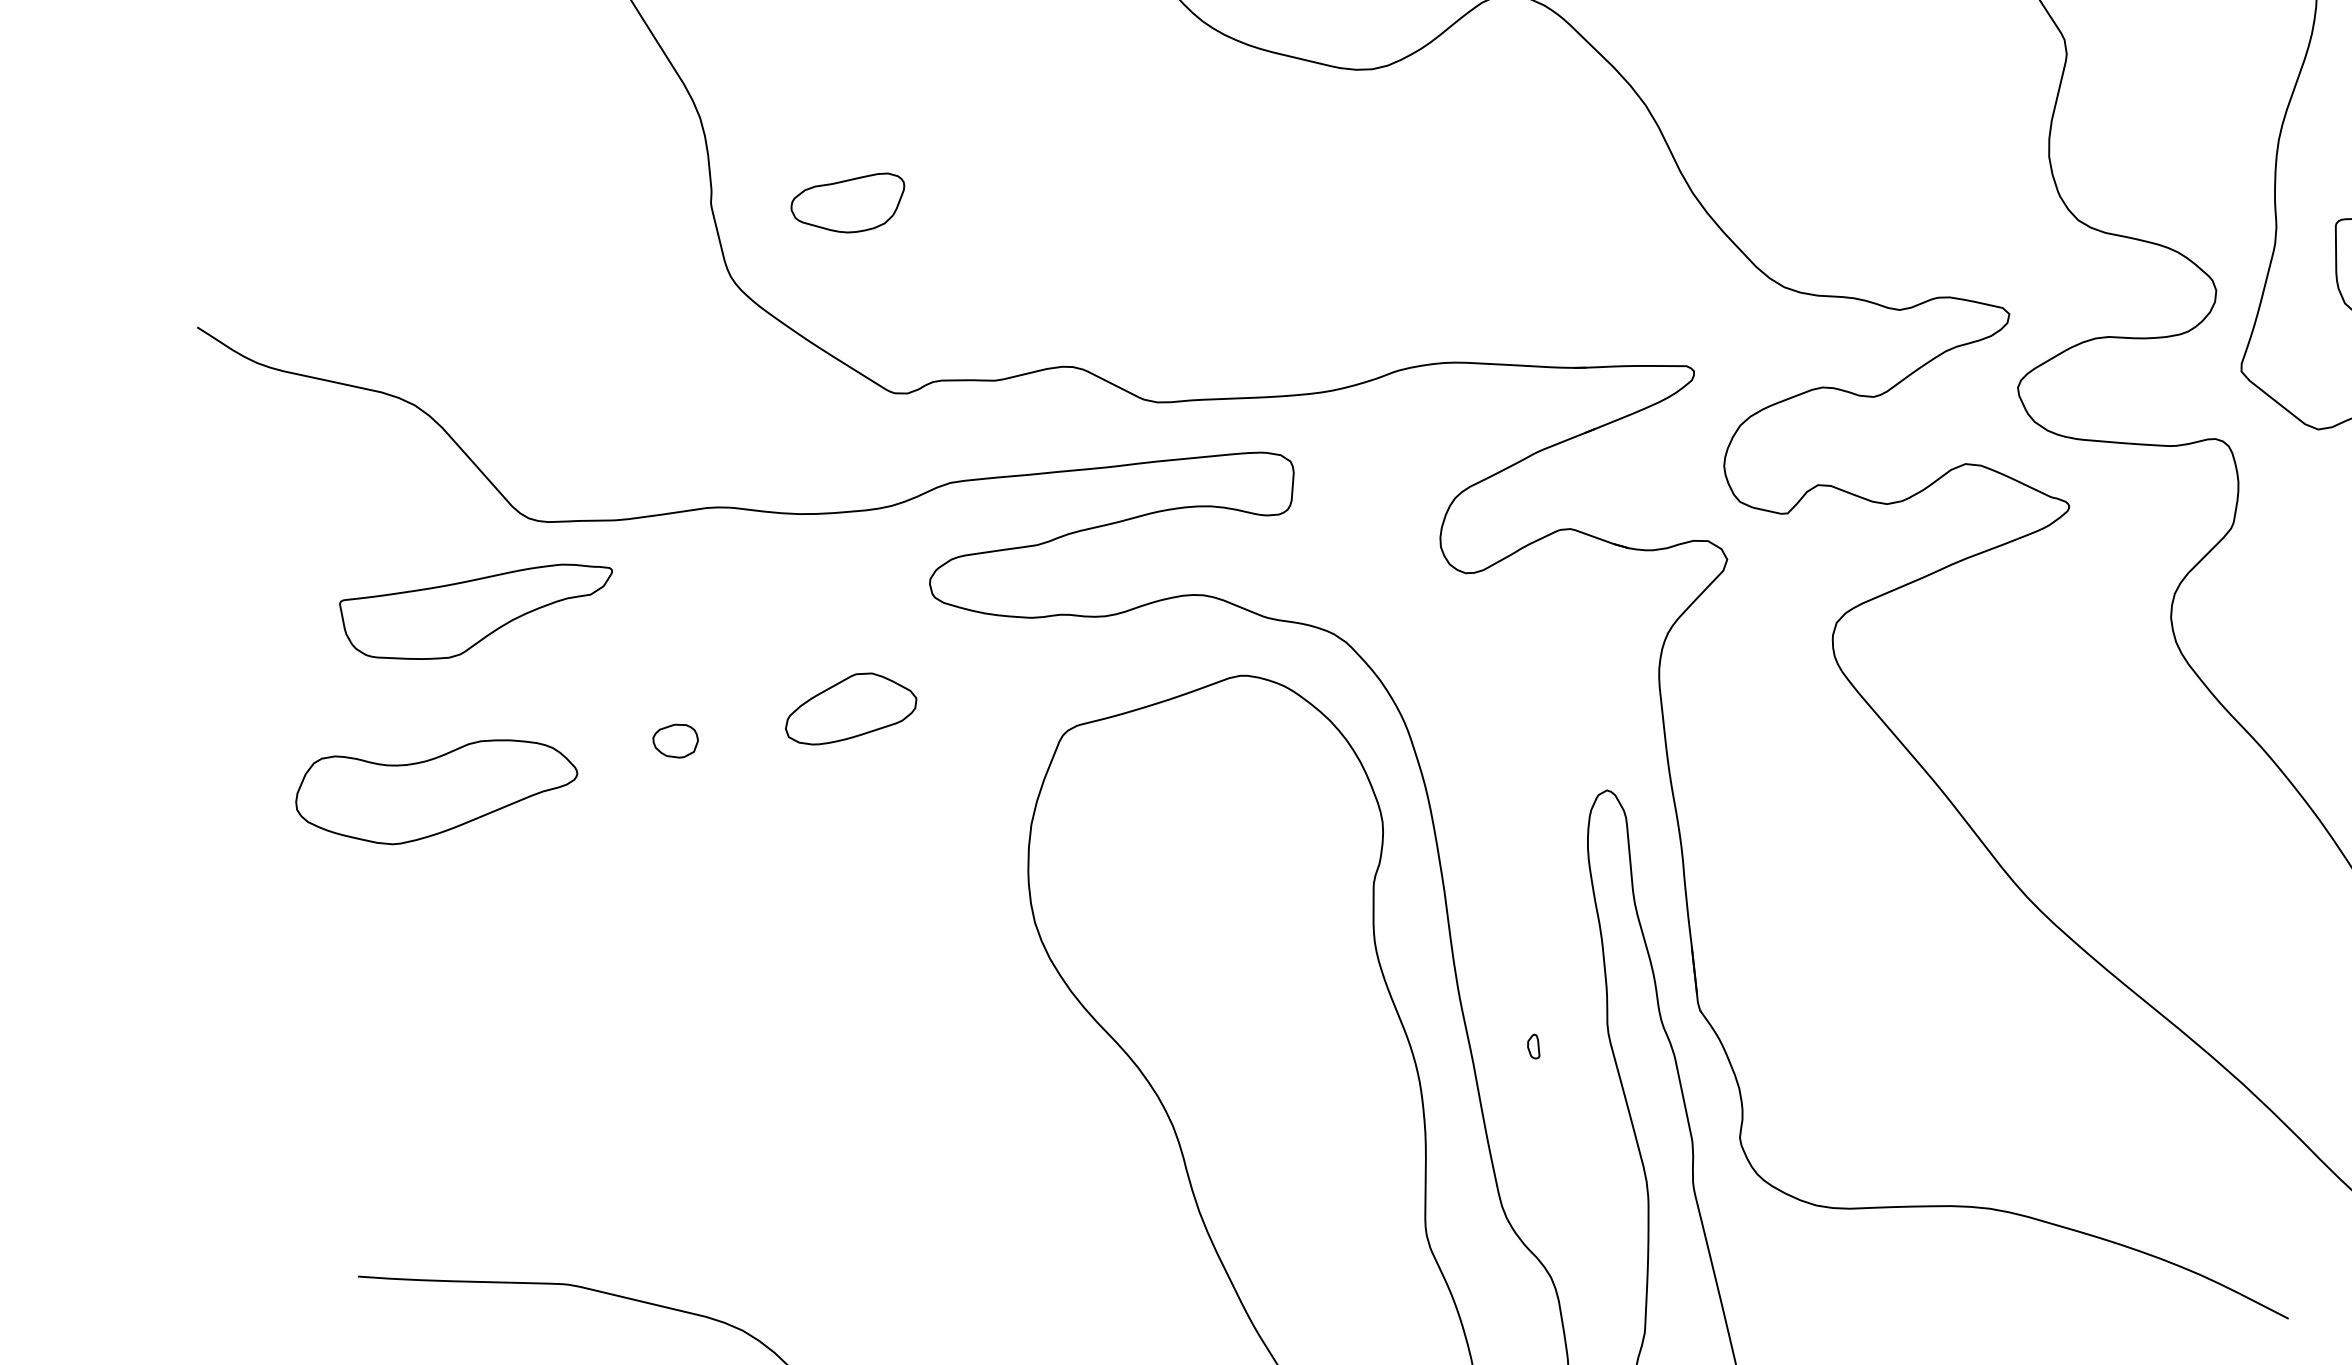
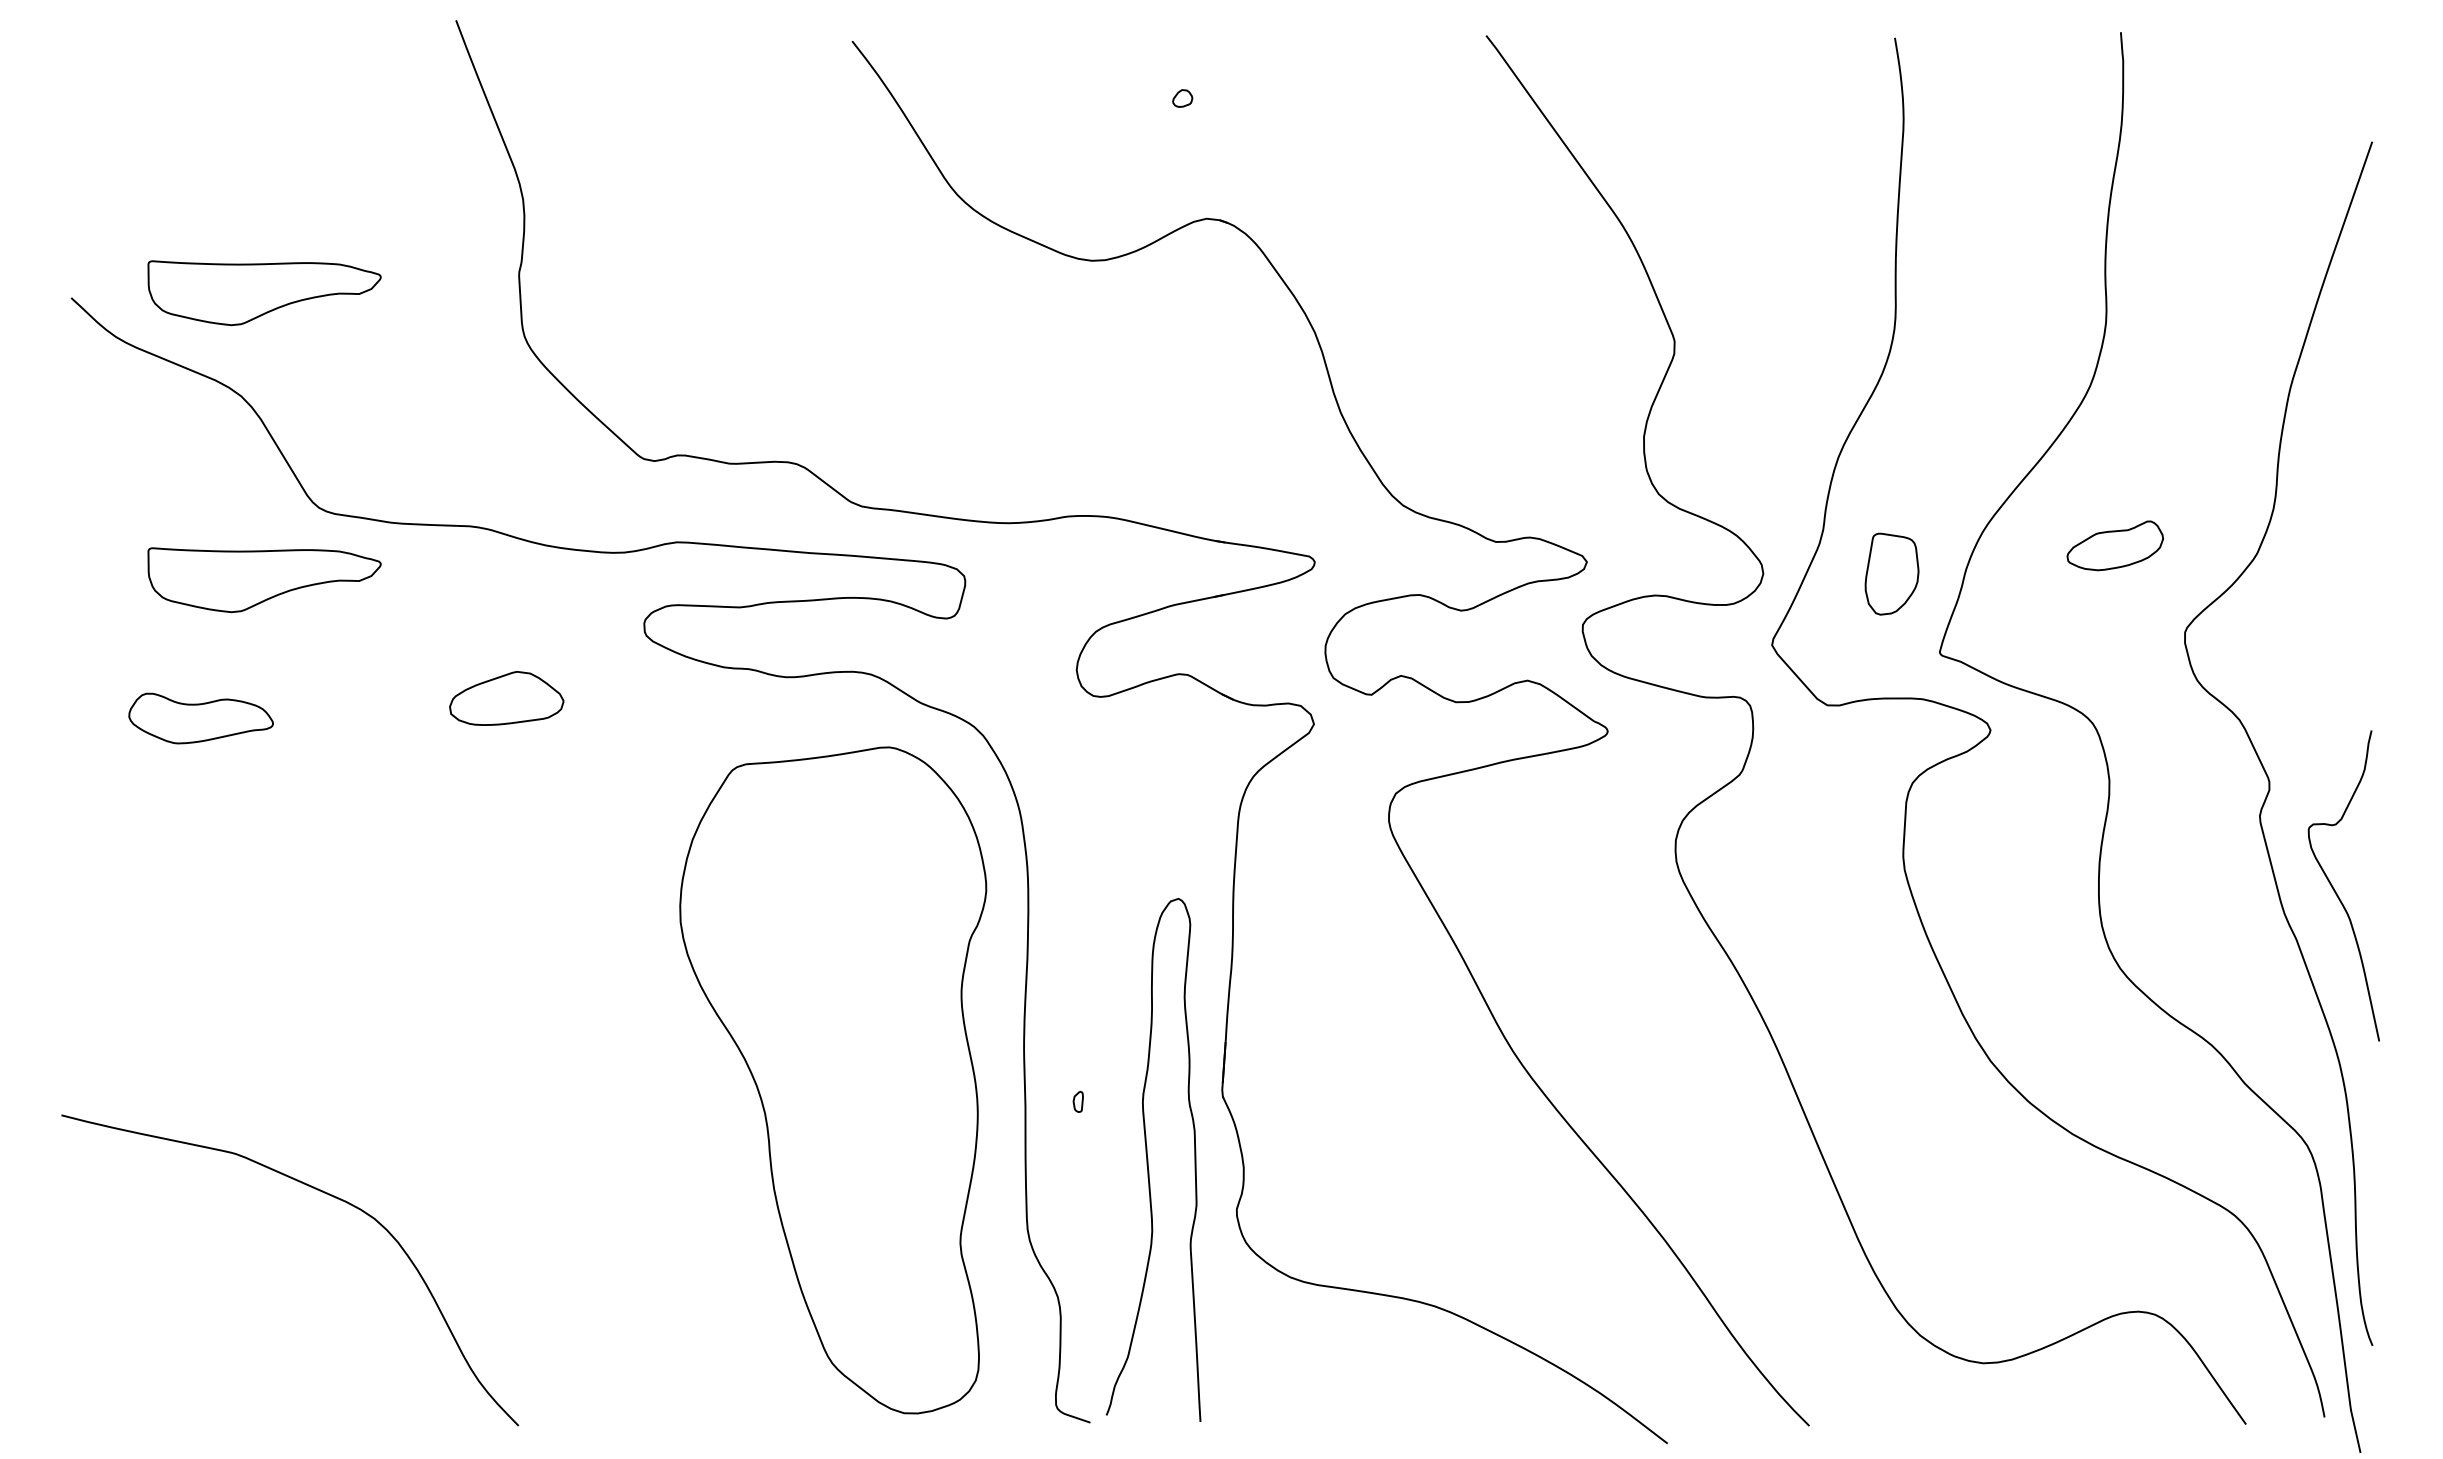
part: (849, 205) -> (634, 295), removed
part: (420, 281) -> (264, 293), added
part: (849, 707) -> (506, 698), moved
part: (675, 741) -> (407, 716), removed
part: (435, 787) -> (200, 718), size x0.6

